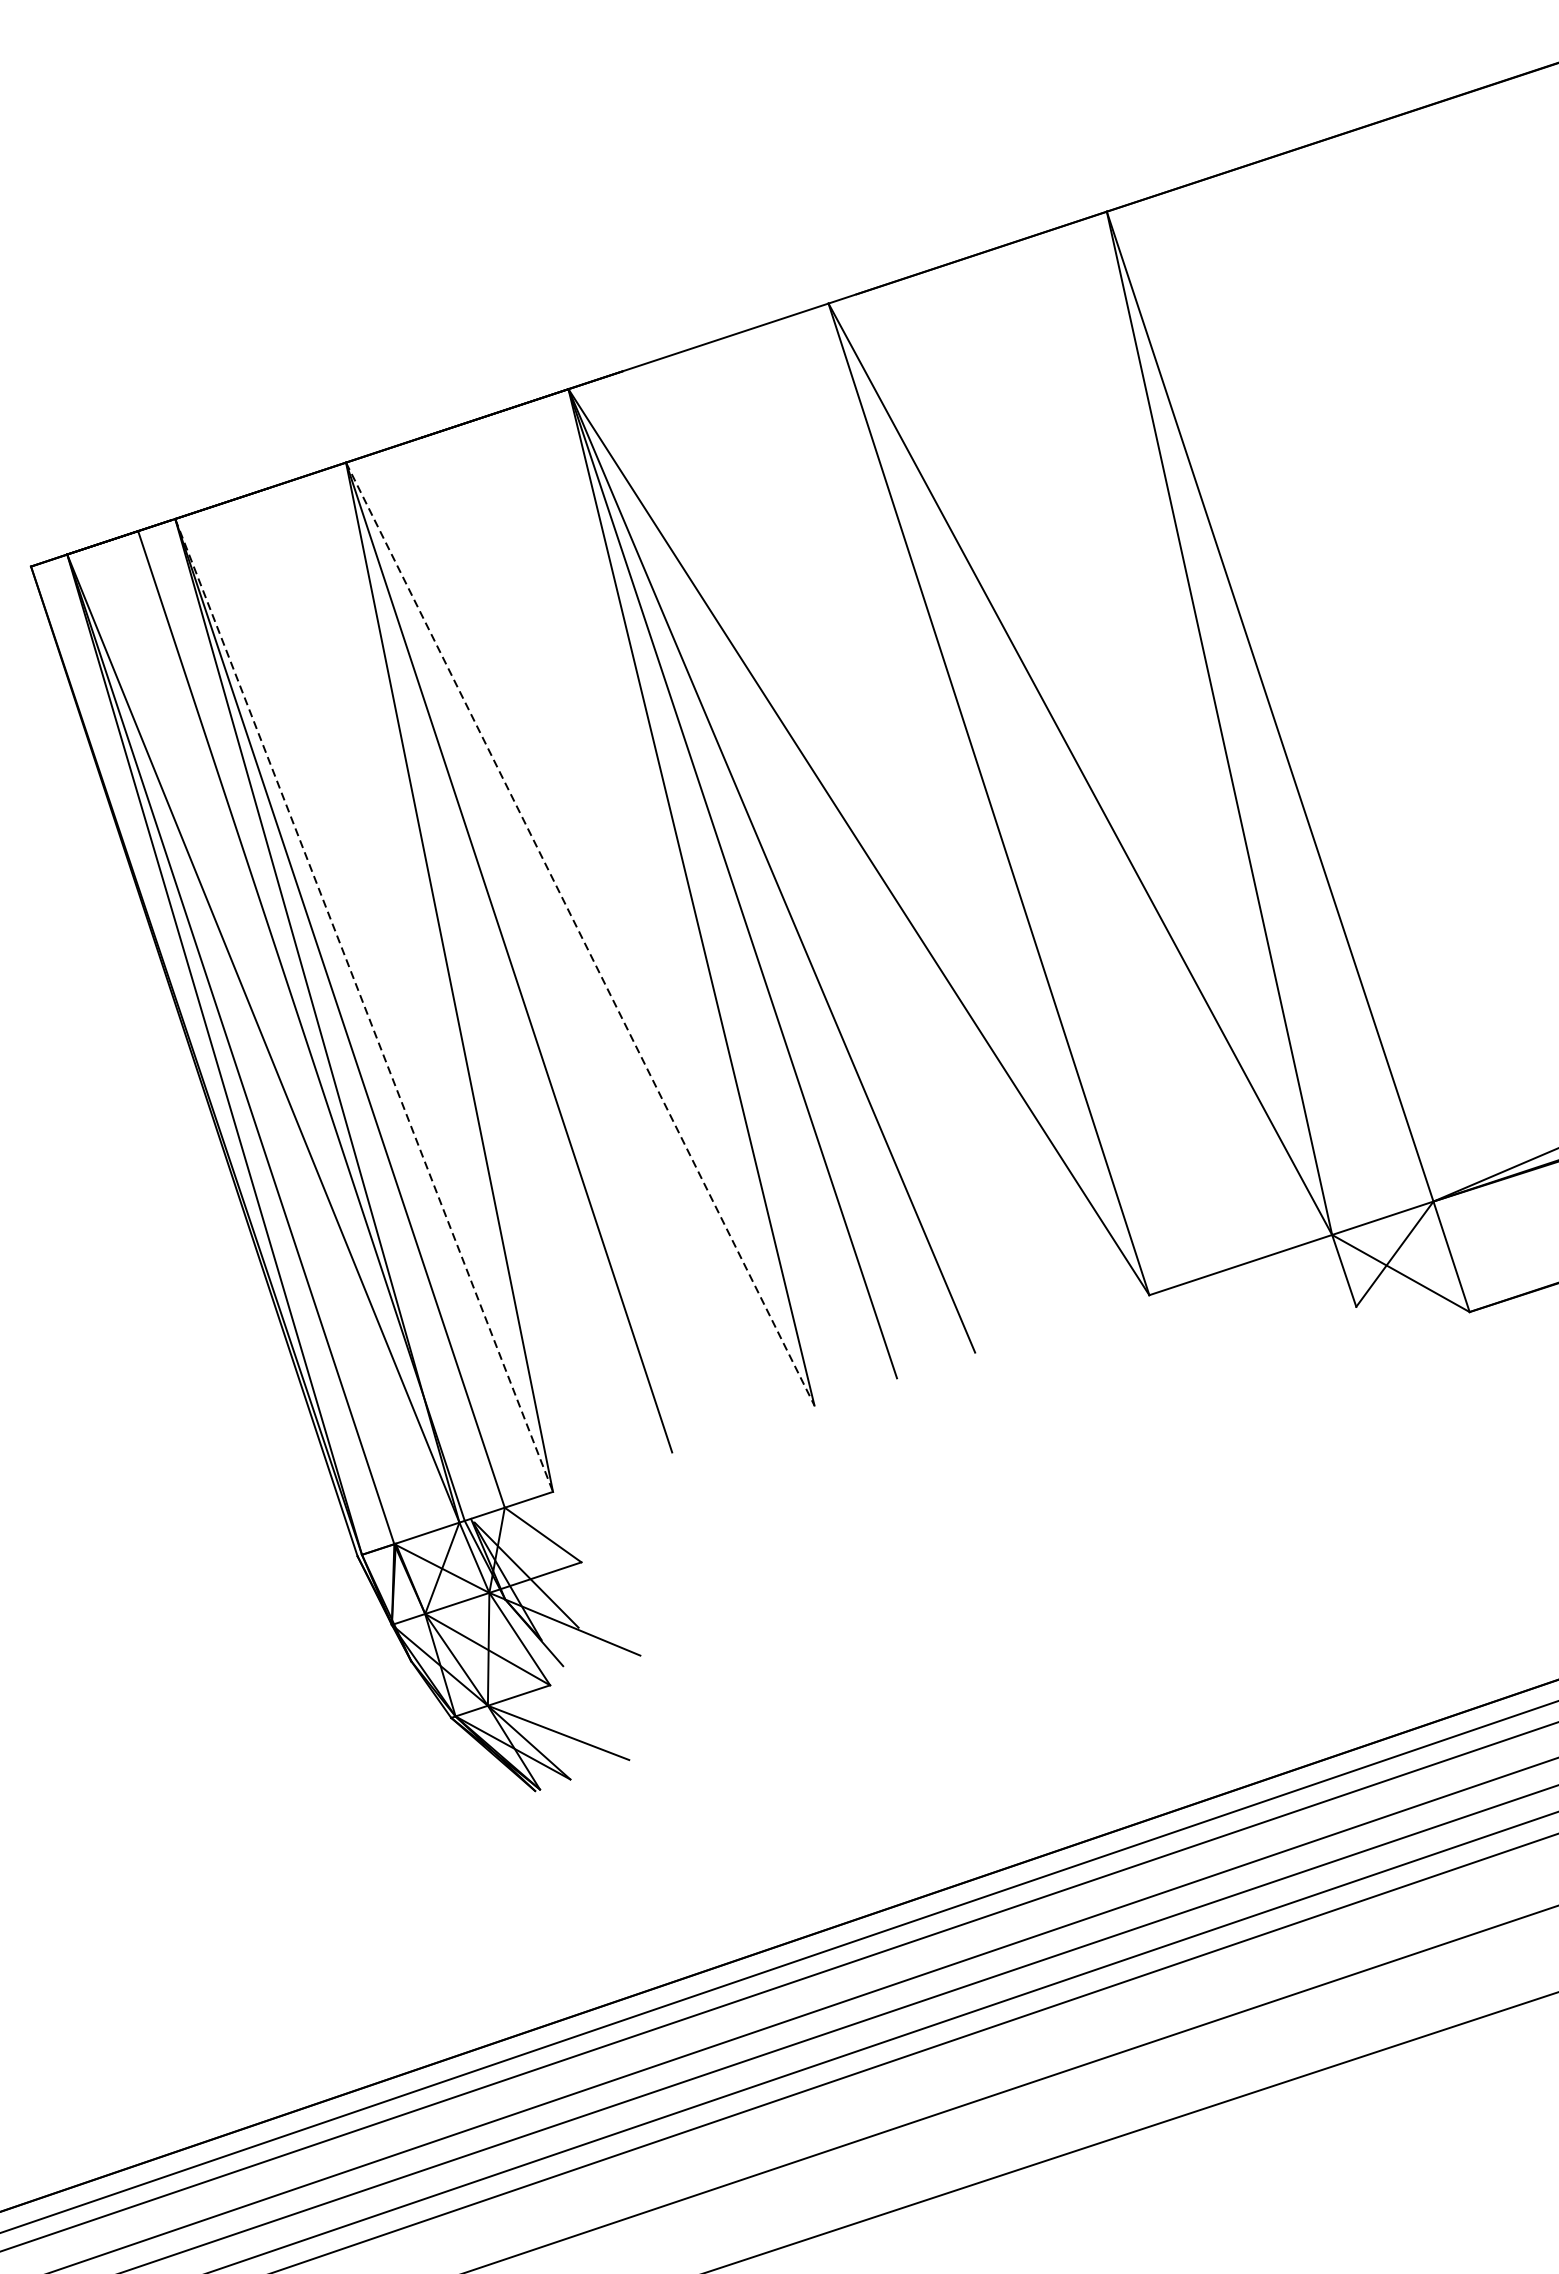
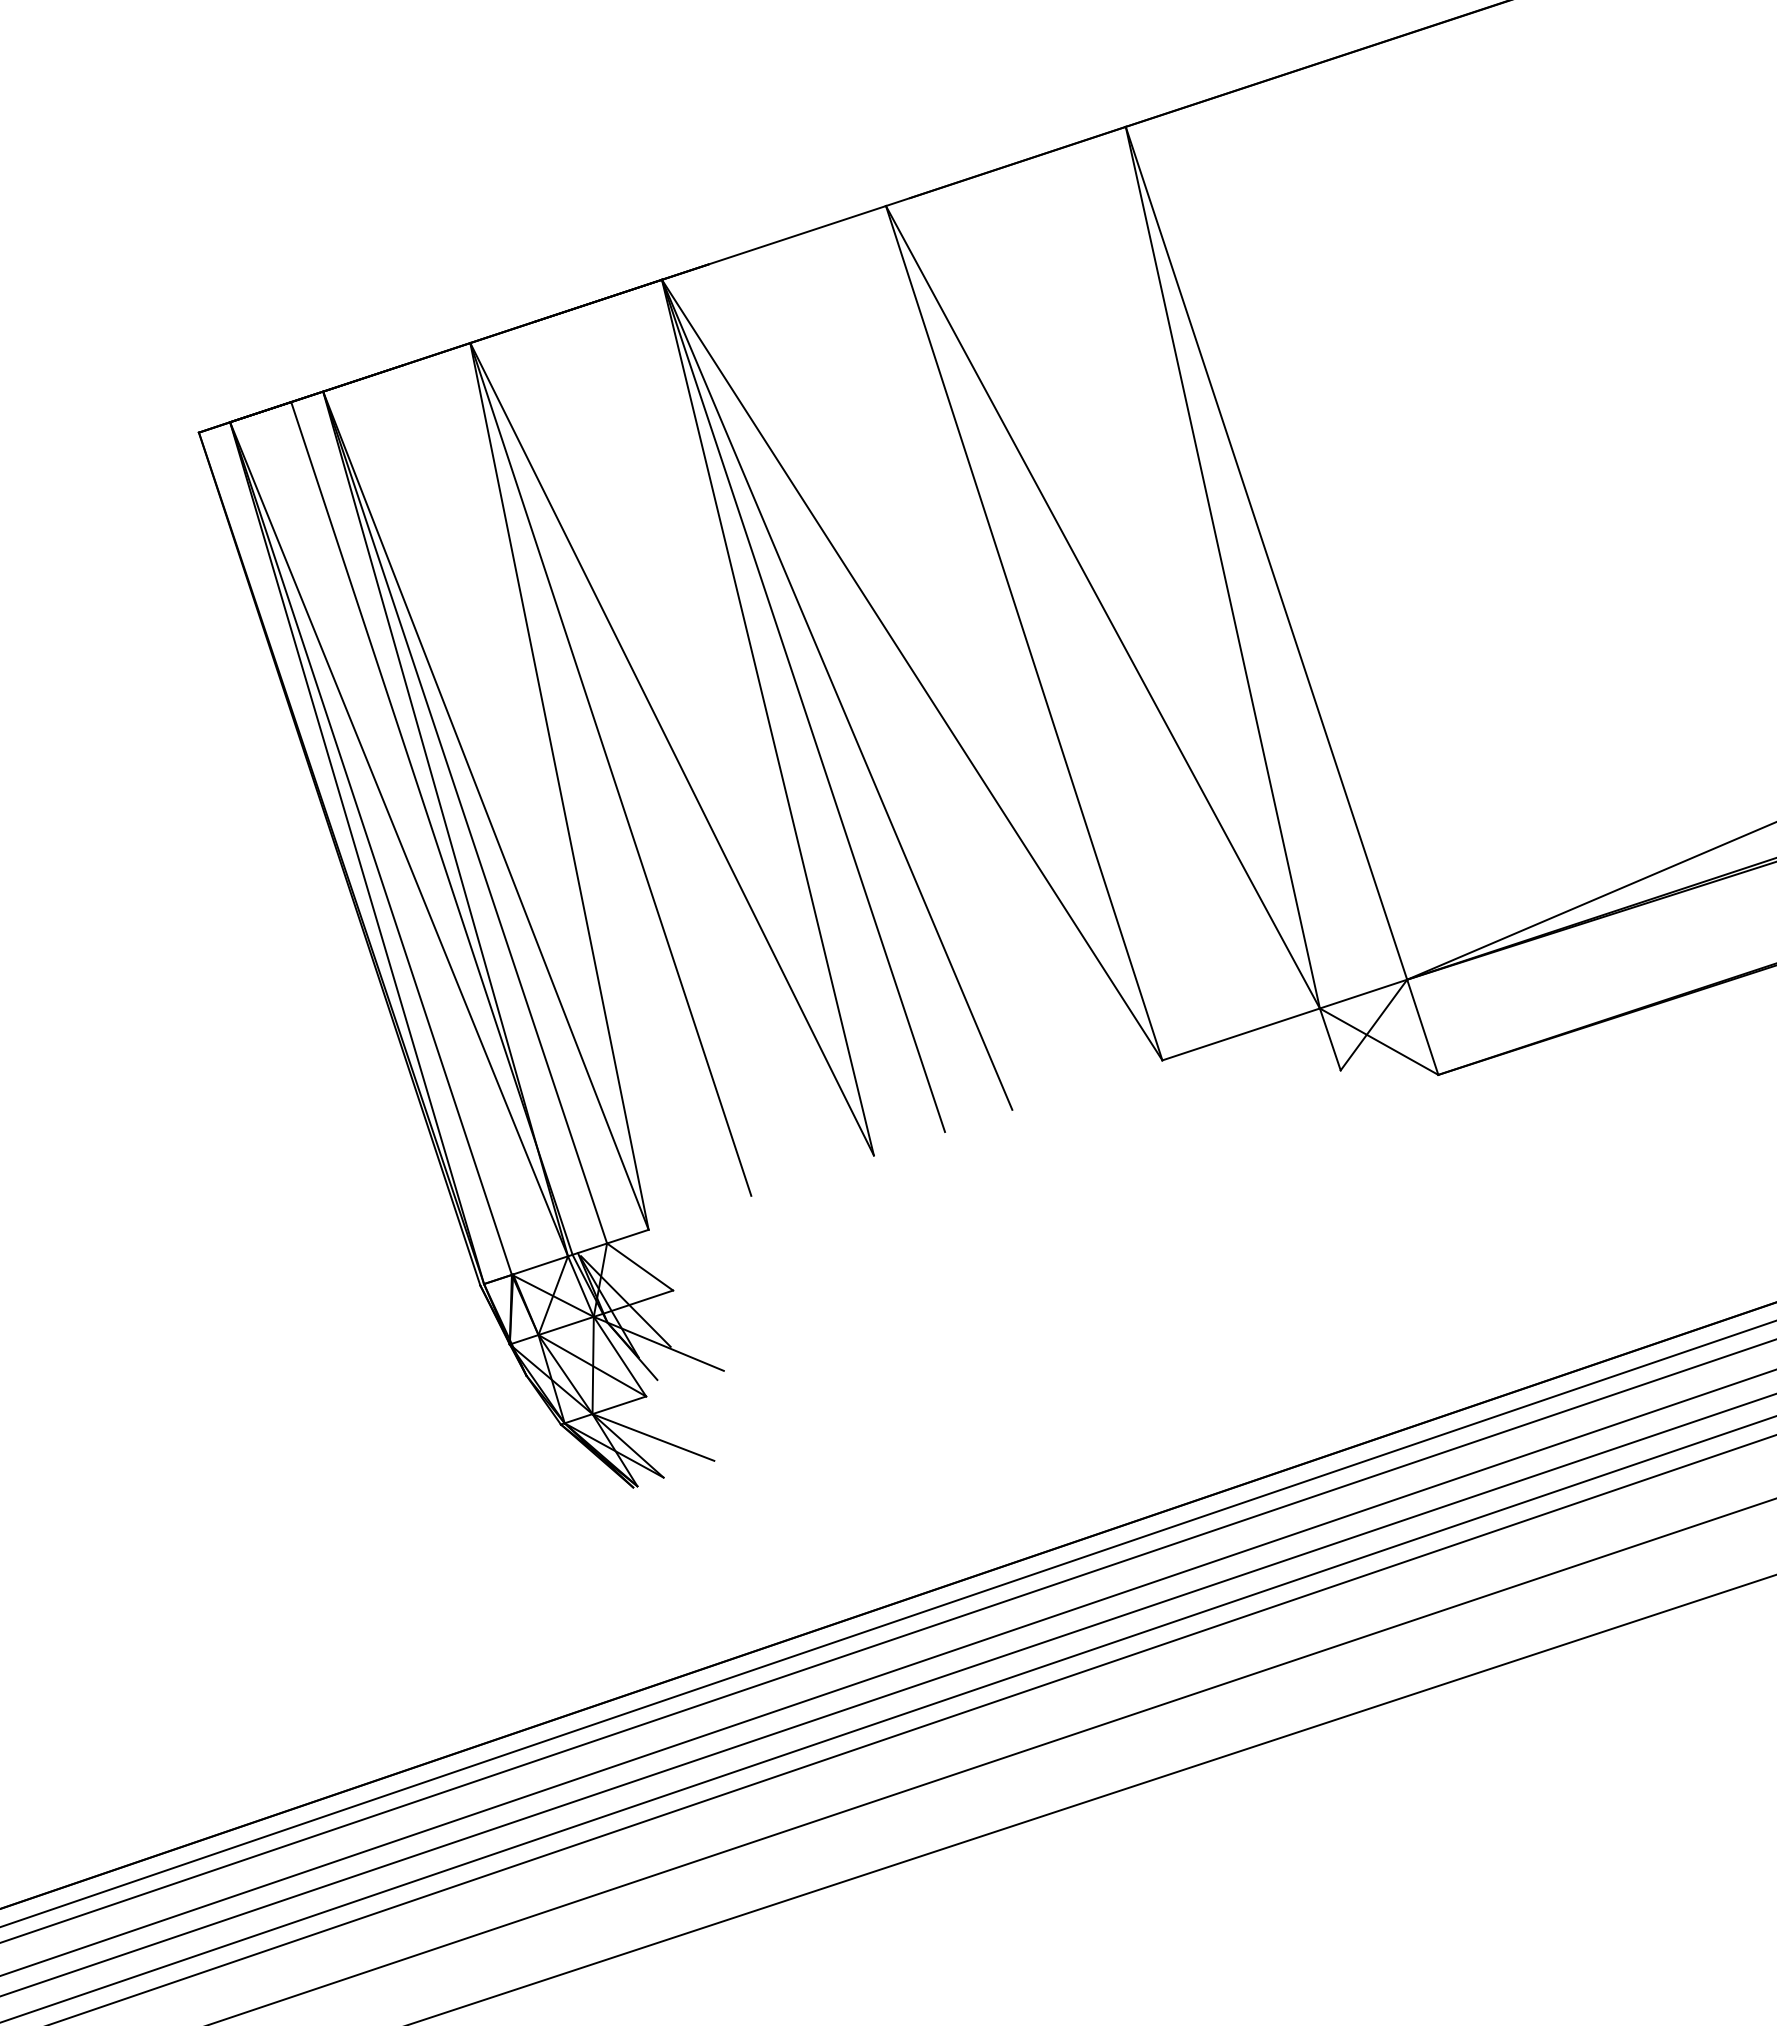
line: (580, 934) -> (672, 749), dashed -> solid
line: (363, 1005) -> (485, 810), dashed -> solid

